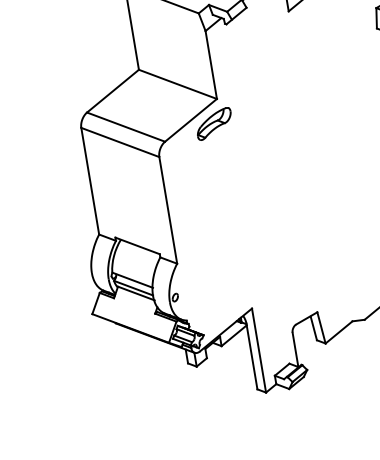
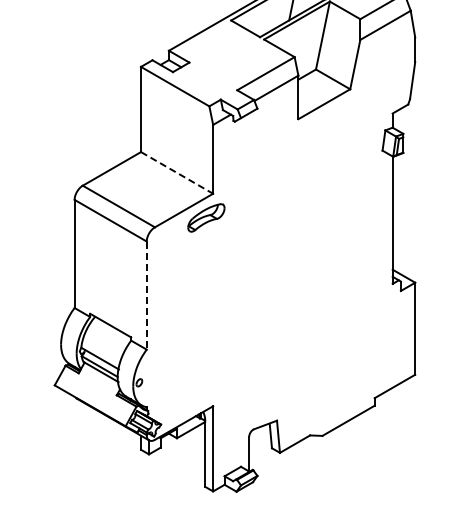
line: (178, 83) -> (177, 172), solid -> dashed
line: (168, 211) -> (146, 296), solid -> dashed

